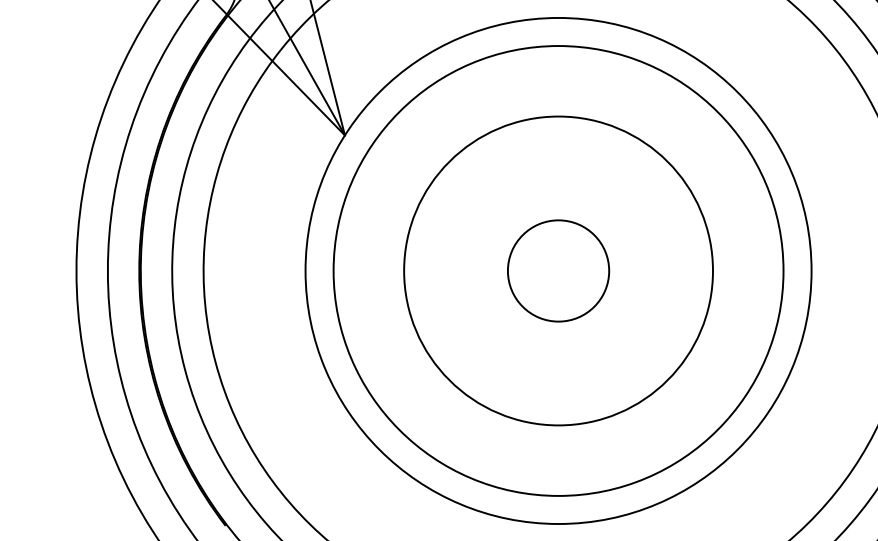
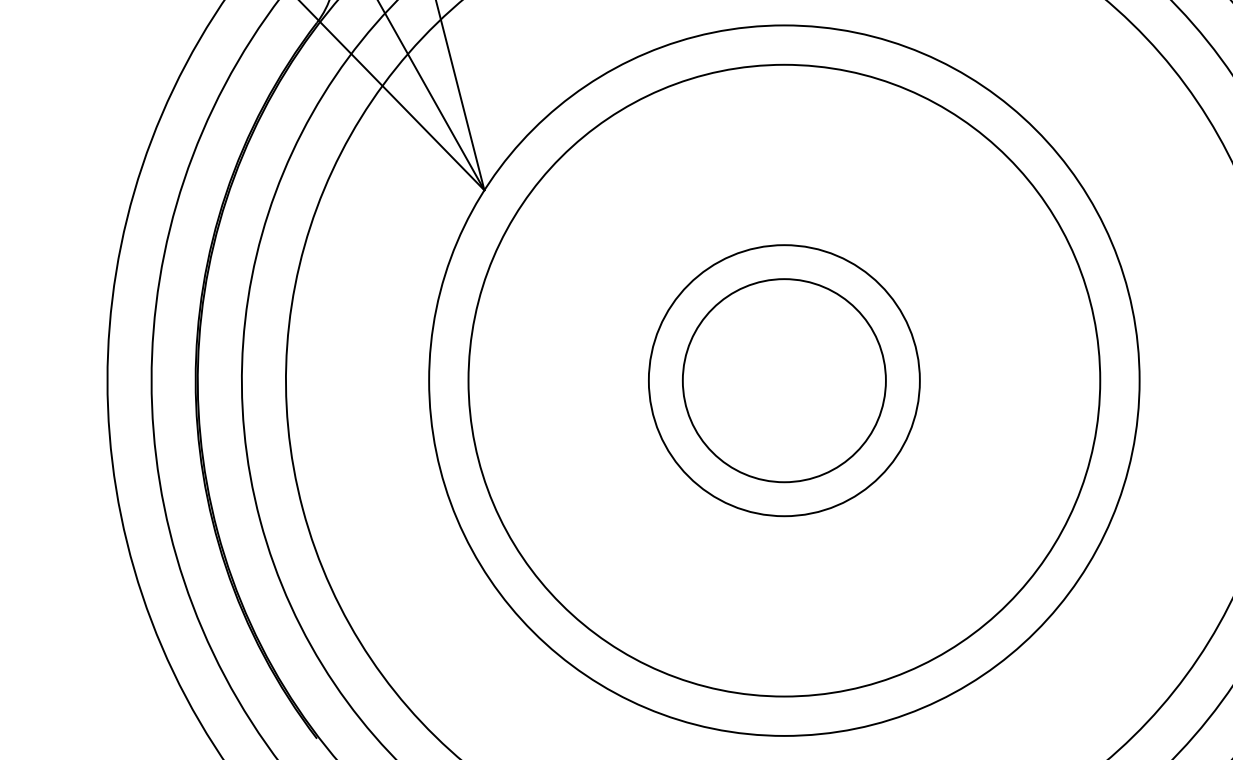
circle: (557, 270) -> (783, 380), size x0.62
circle: (557, 270) -> (783, 380), size x1.43

